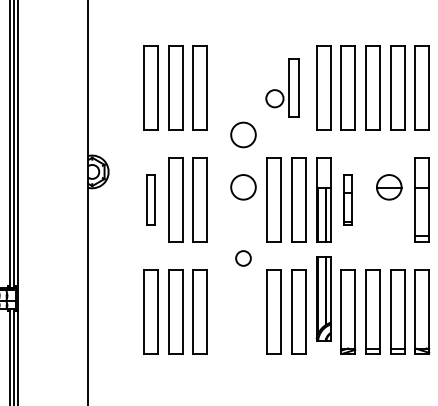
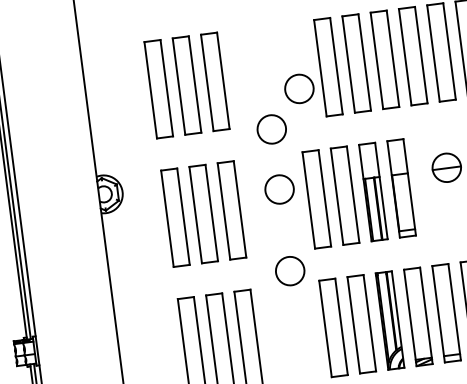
part: (282, 87) -> (309, 69), size x1.43
part: (150, 199) -> (174, 217), size x1.67
part: (347, 199) -> (400, 187), size x1.67
circle: (243, 258) -> (290, 271), size x1.67
part: (323, 298) -> (389, 320), moved

